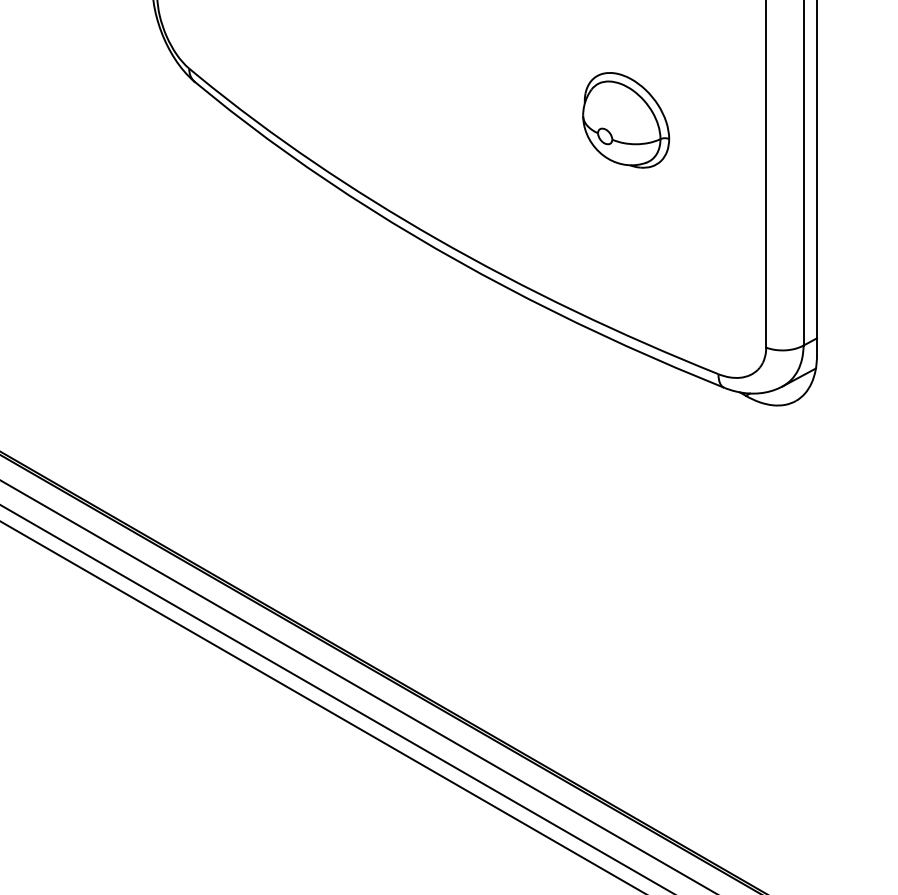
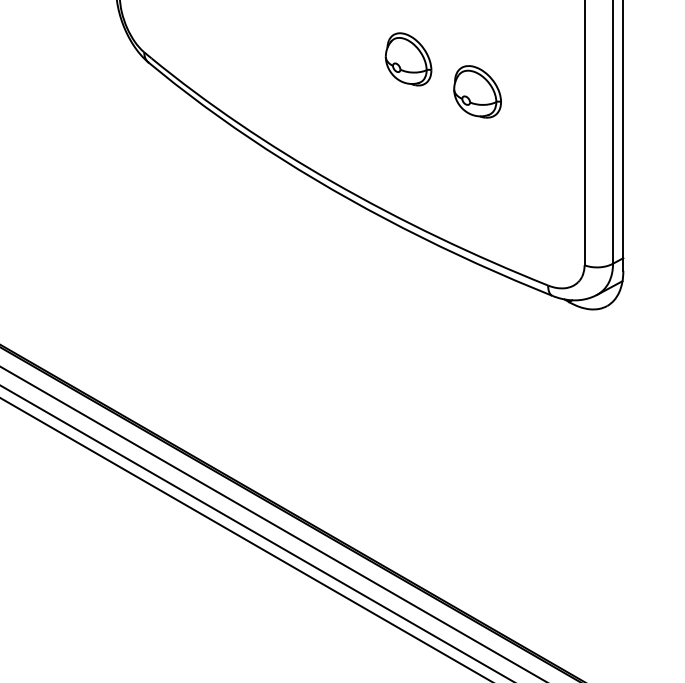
part: (535, 77) -> (408, 59), added
part: (625, 119) -> (477, 91), size x0.71

